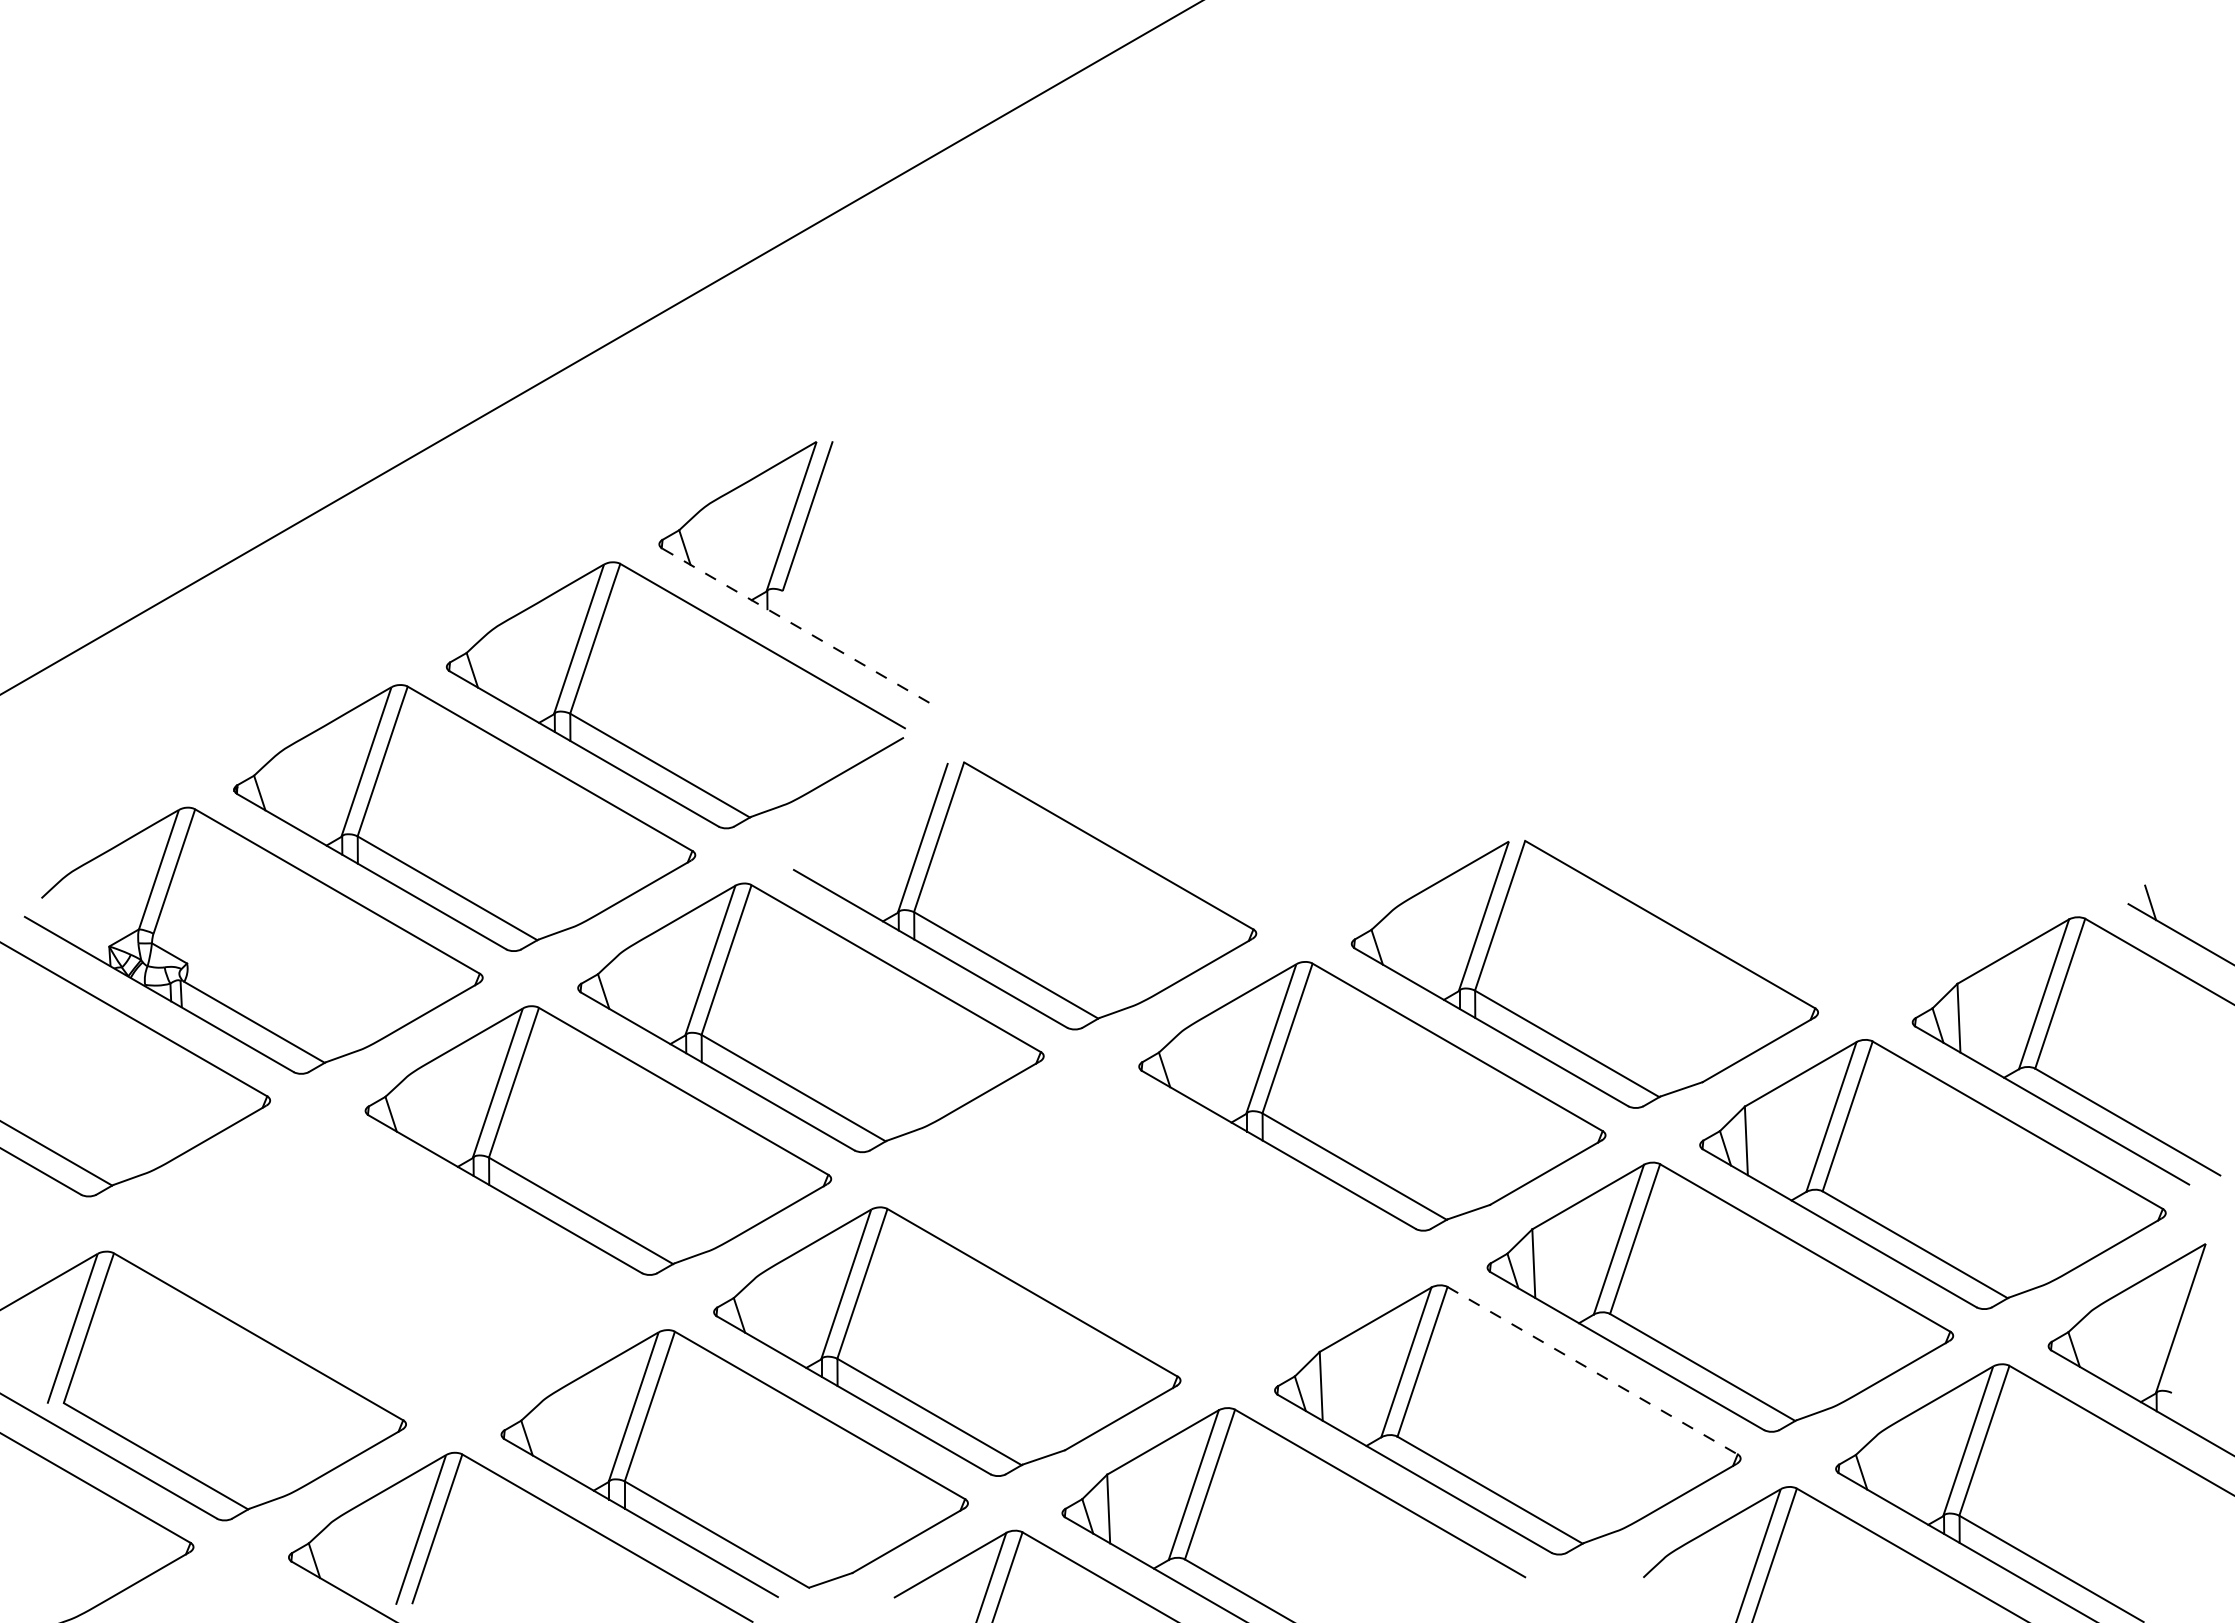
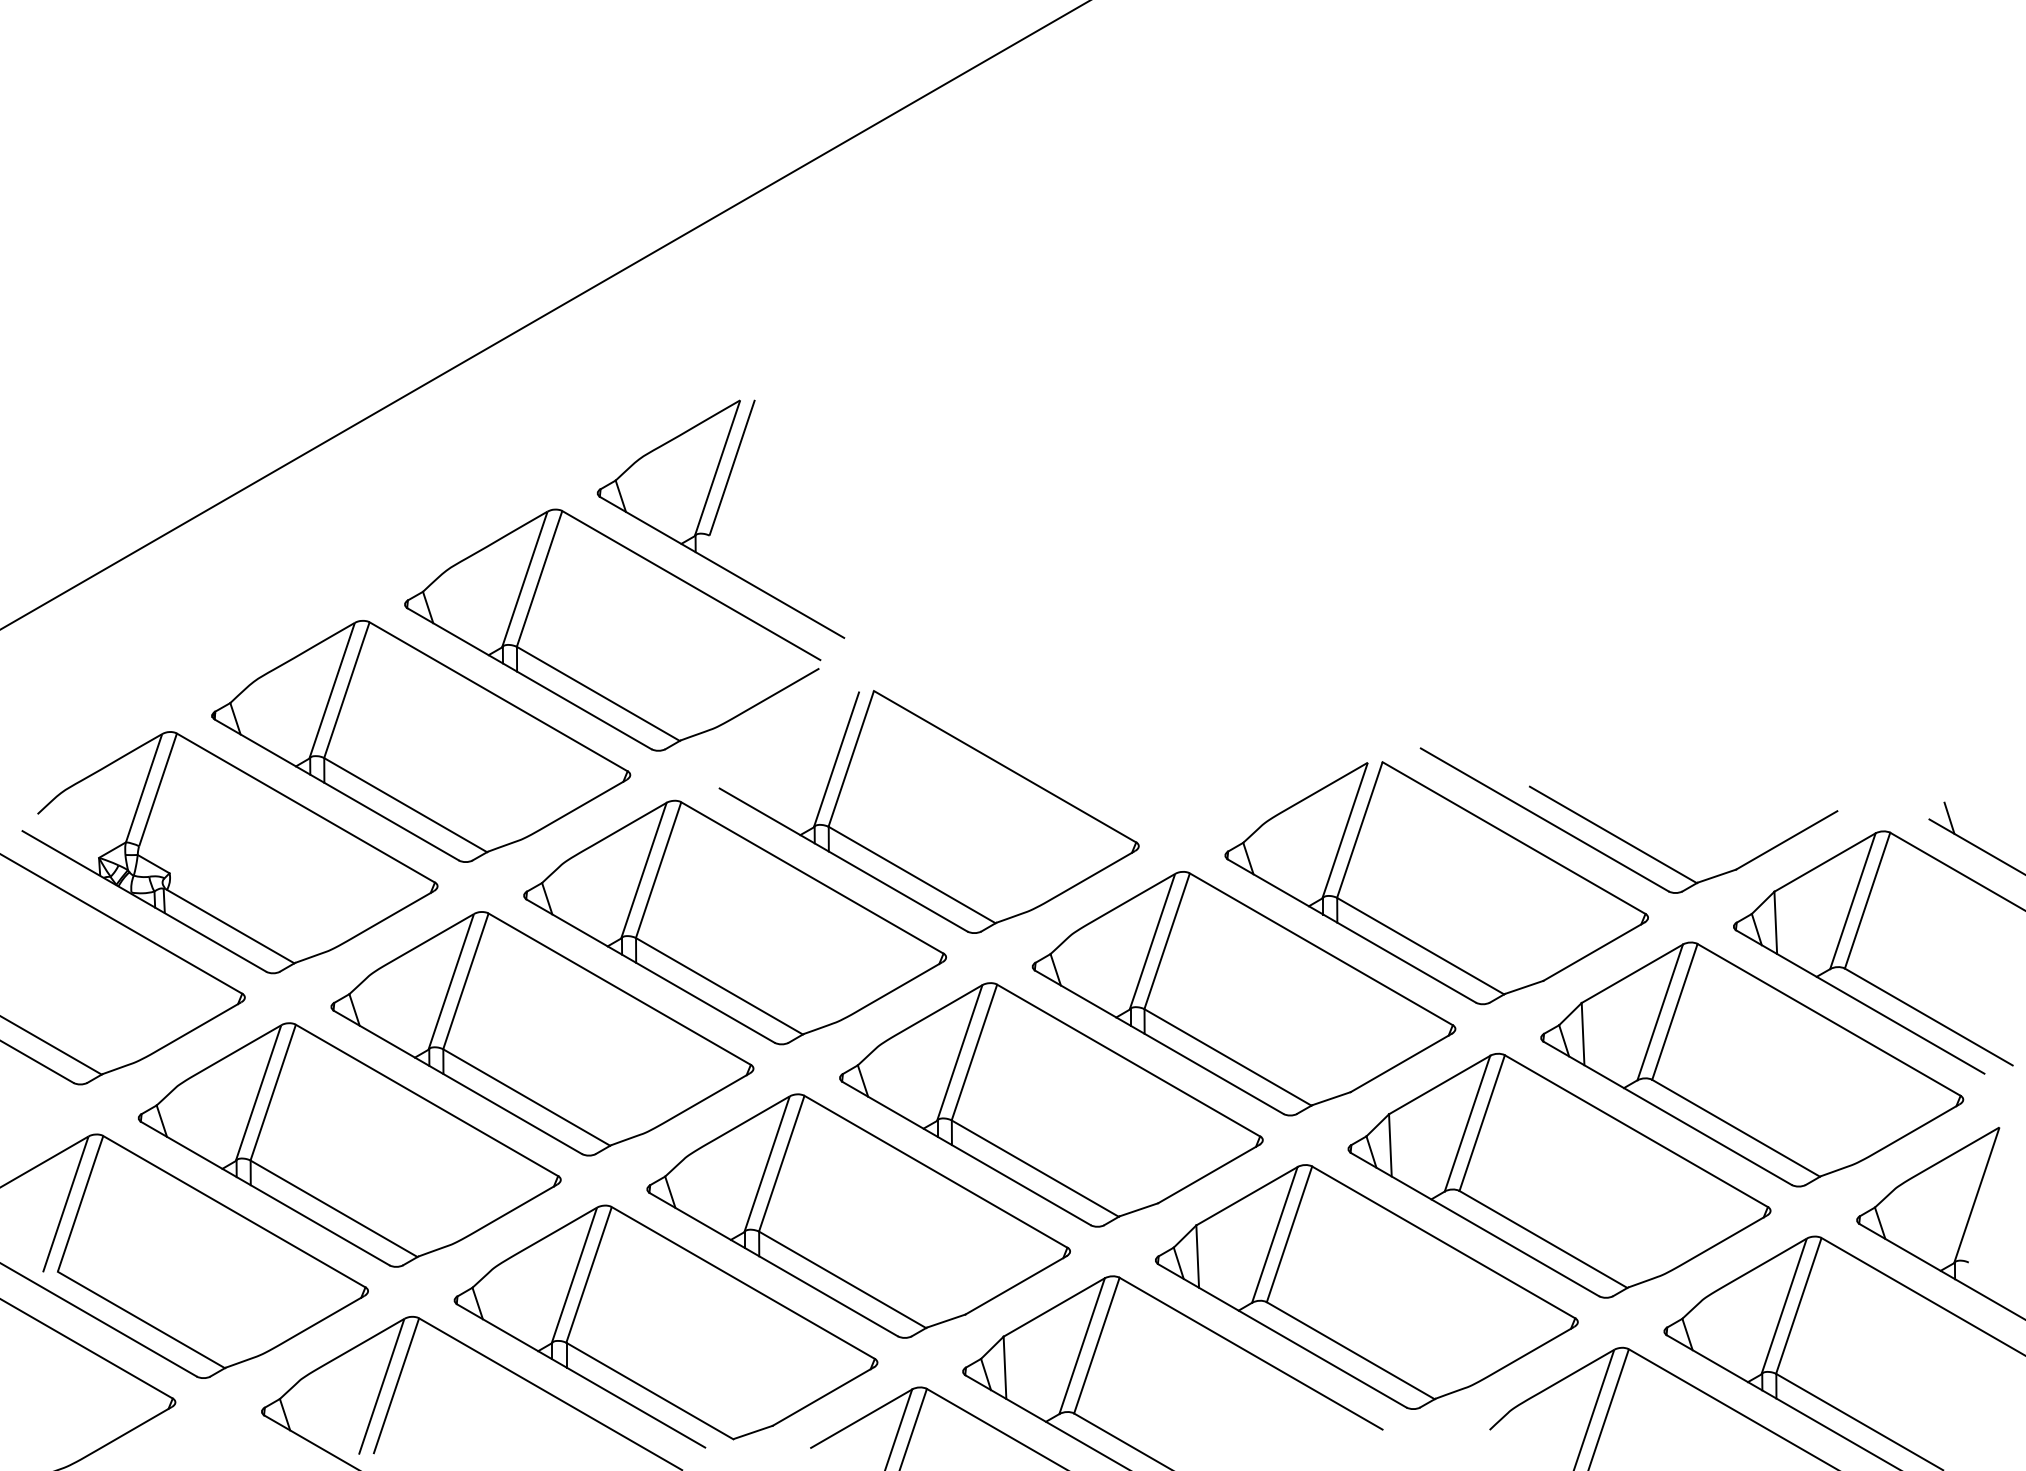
line: (797, 626) -> (722, 567), dashed -> solid
part: (1784, 922) -> (1617, 836), added
part: (1159, 1218) -> (1051, 1104), added
part: (385, 1263) -> (349, 1145), added
line: (1592, 1370) -> (1443, 1242), dashed -> solid

